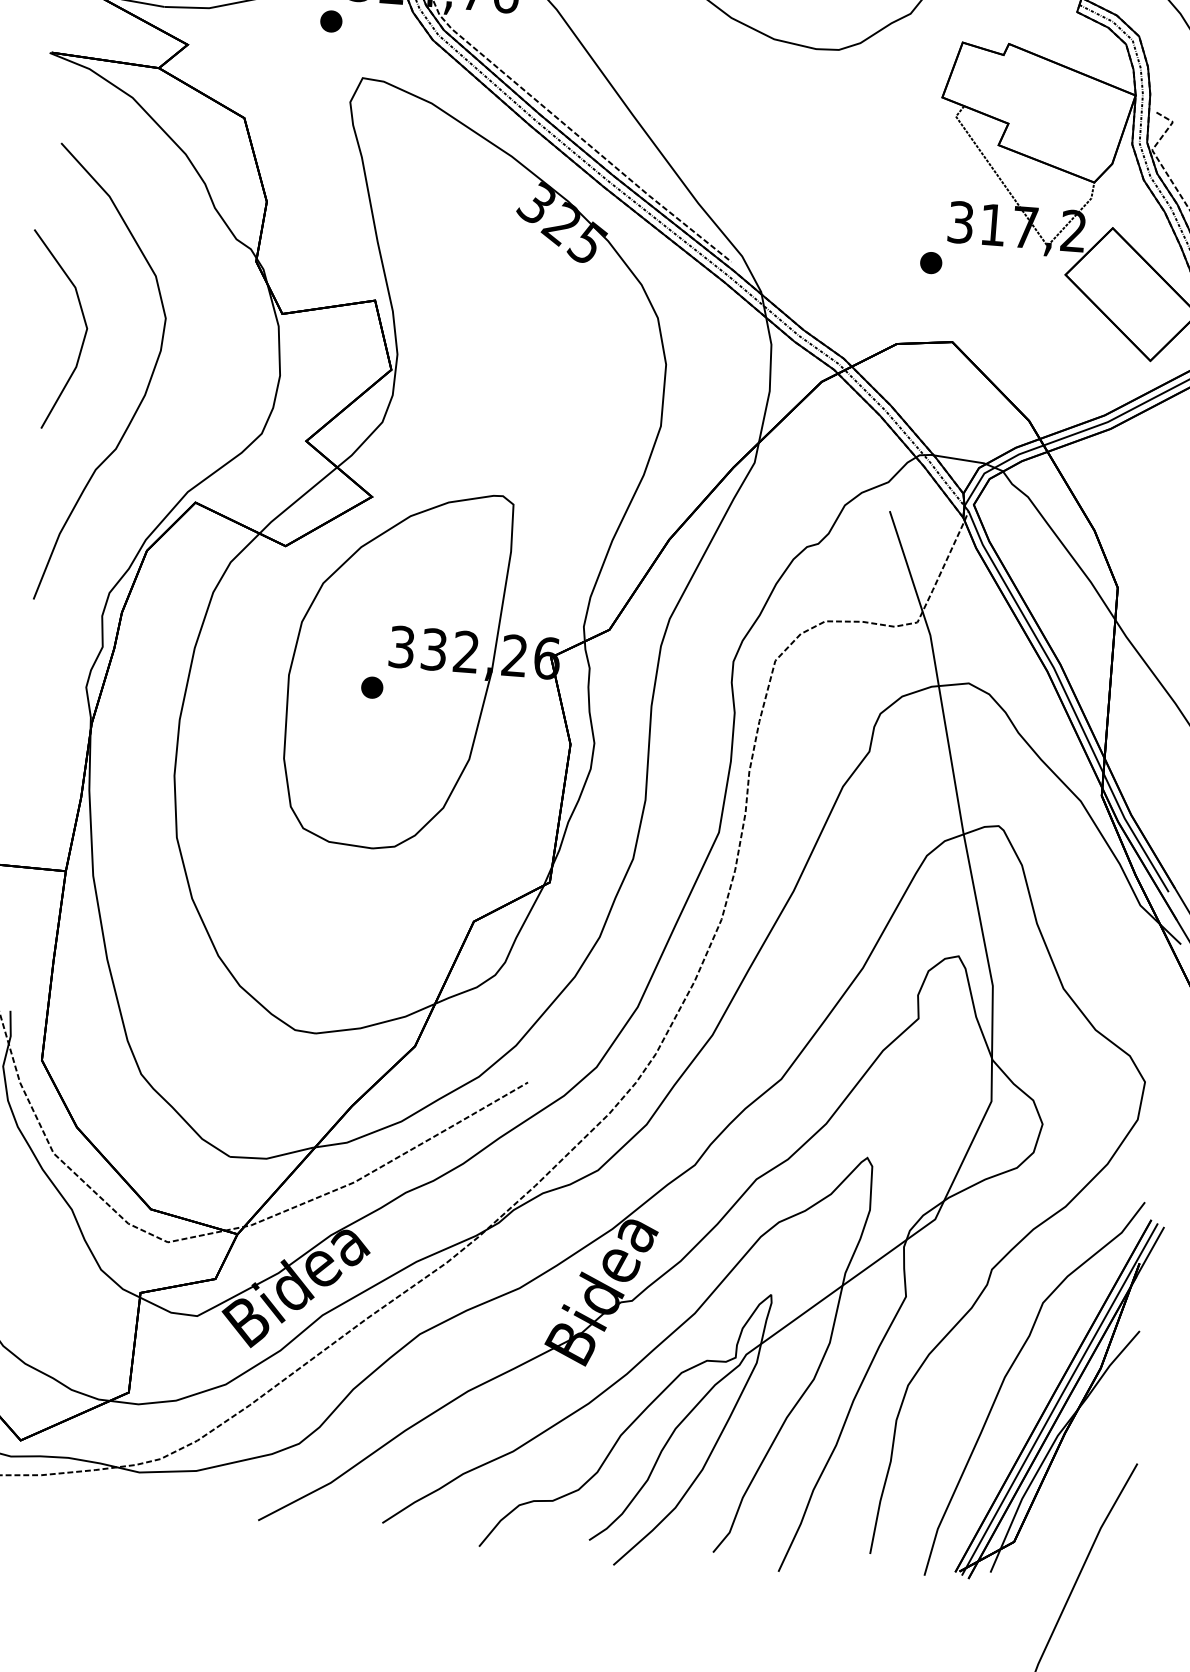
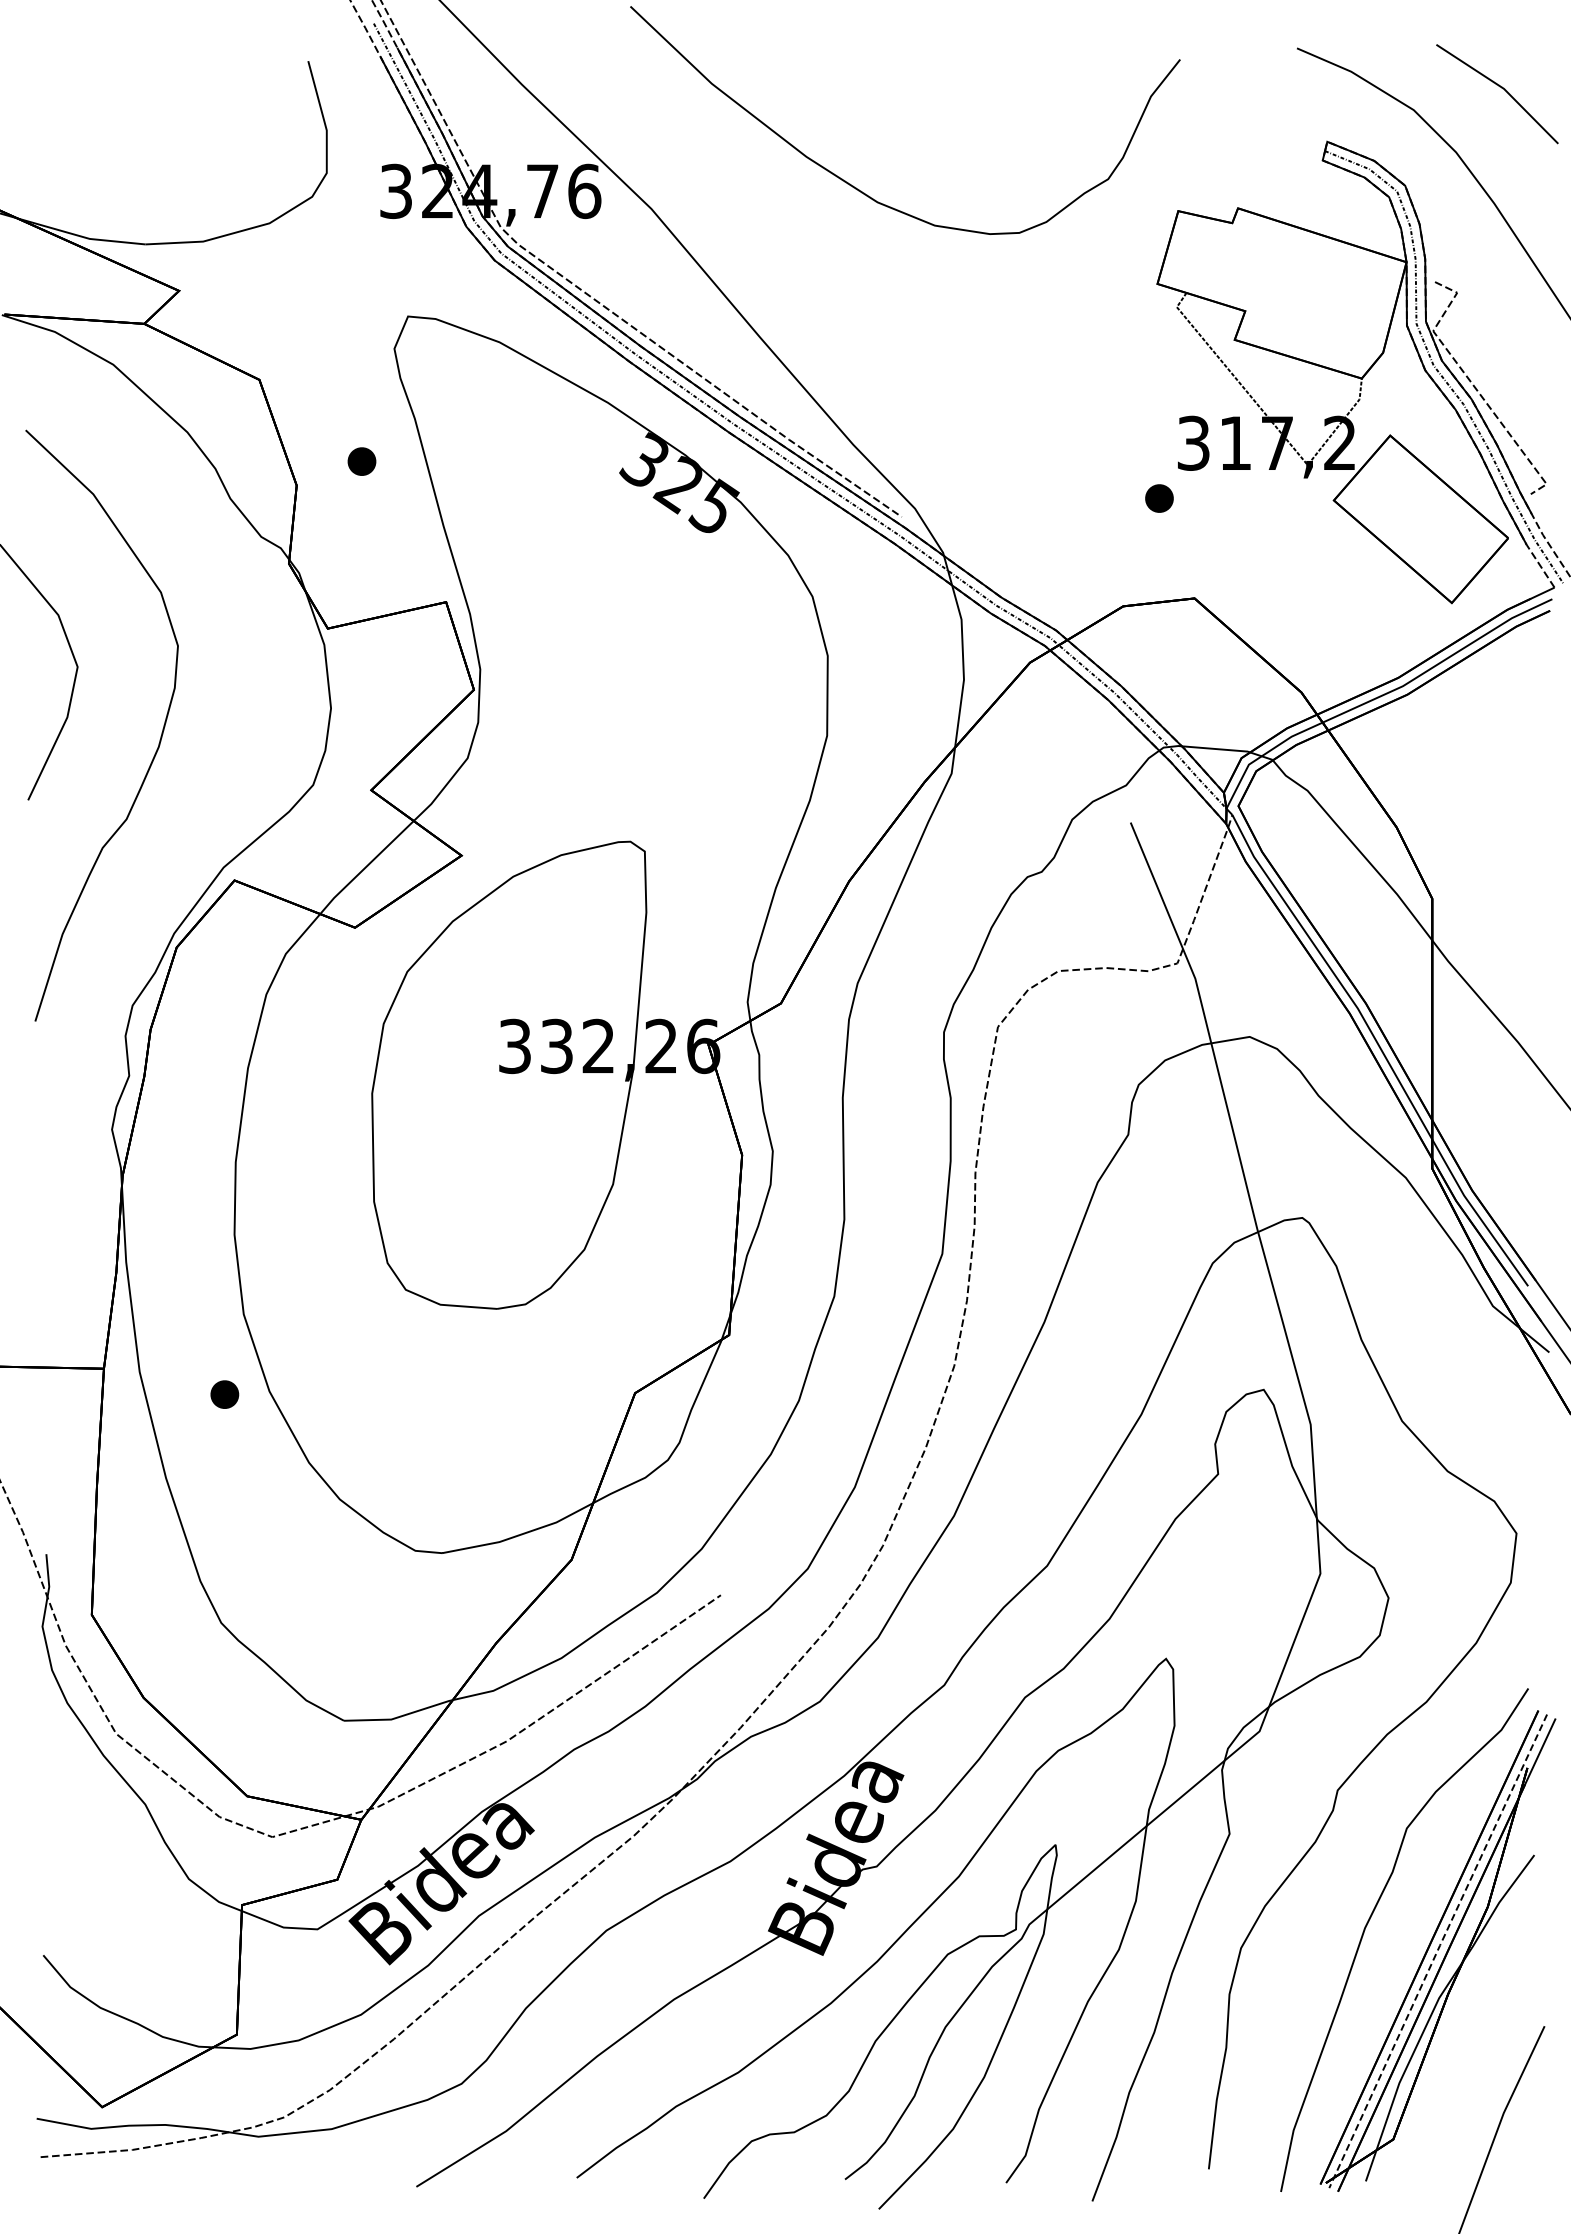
part: (330, 21) -> (361, 461), moved
part: (372, 687) -> (224, 1394), moved
line: (1059, 1398) -> (1437, 1950), solid -> dashed

